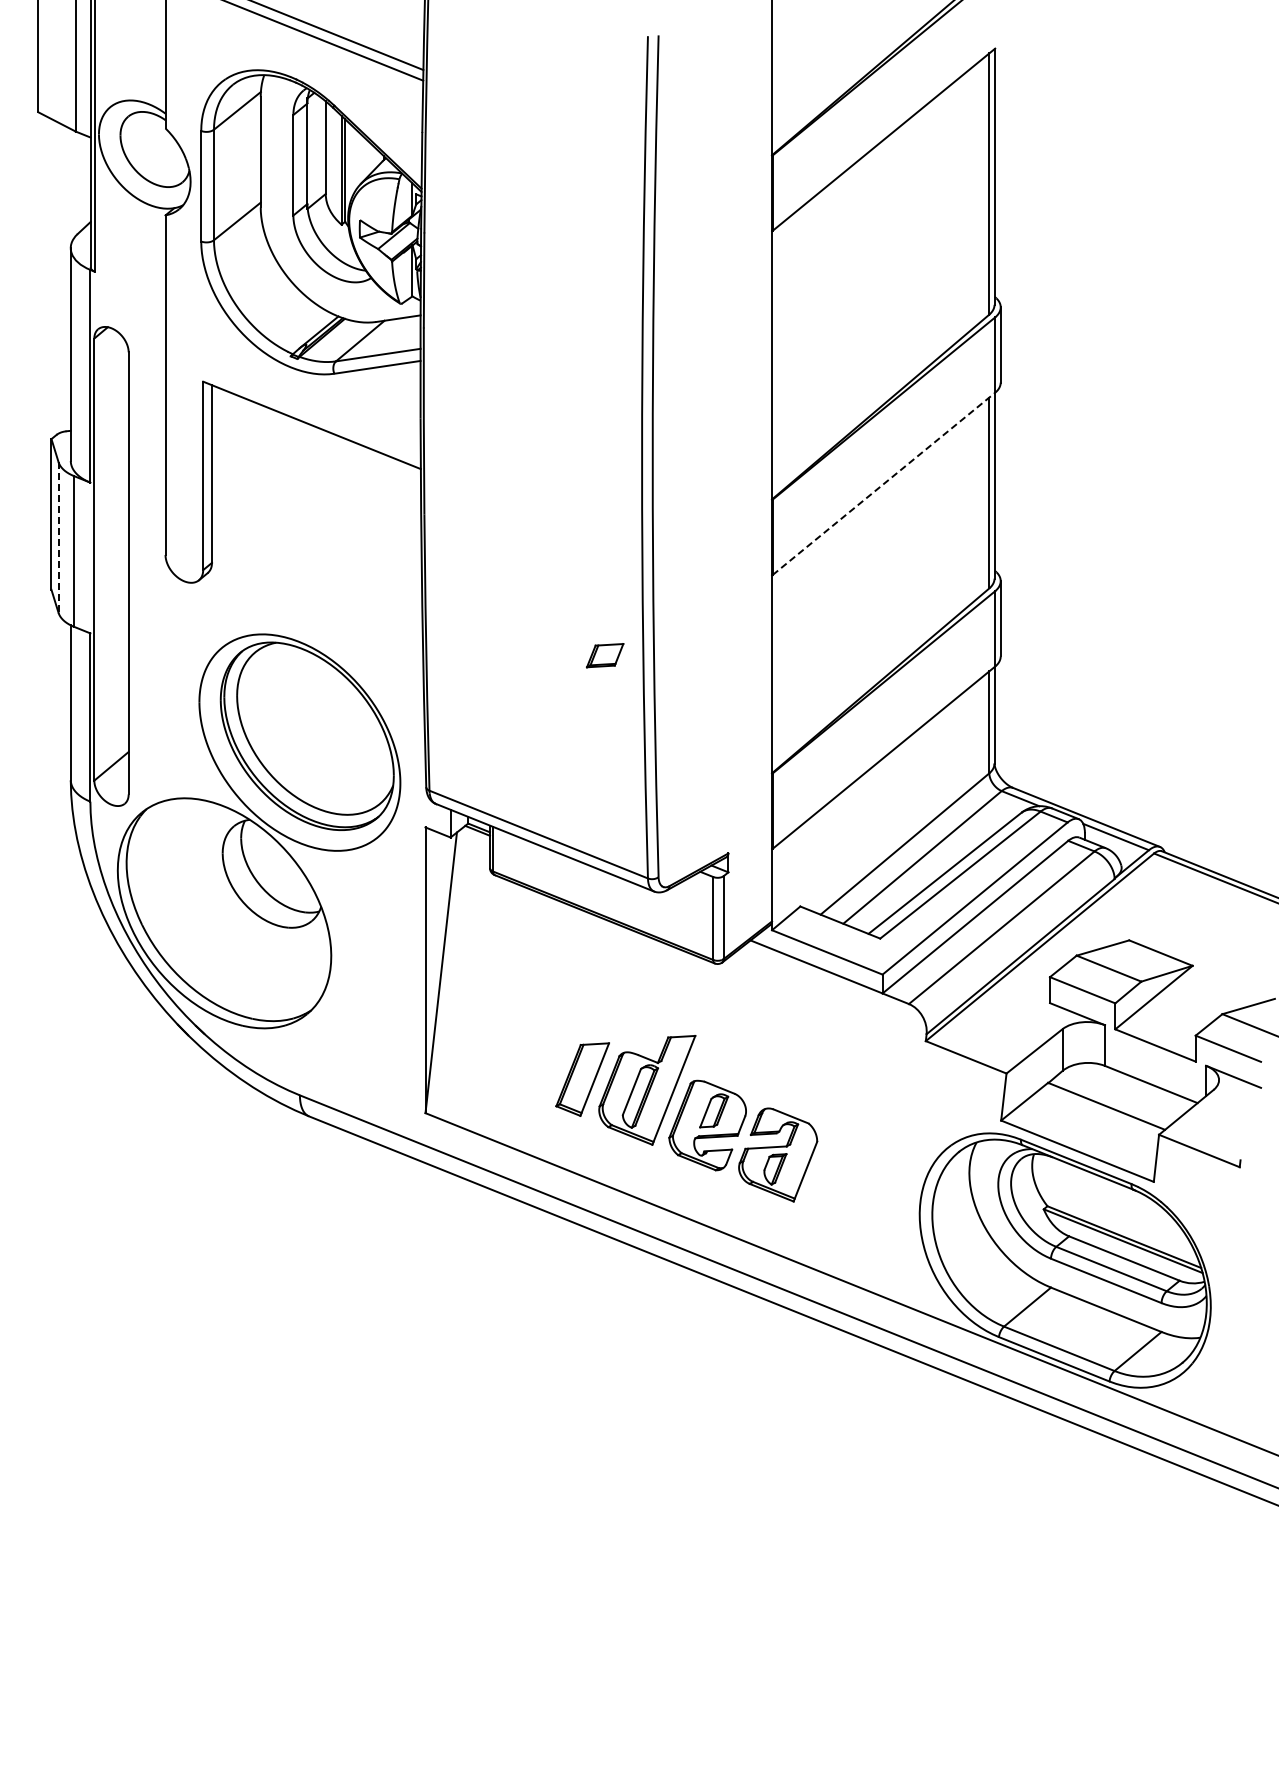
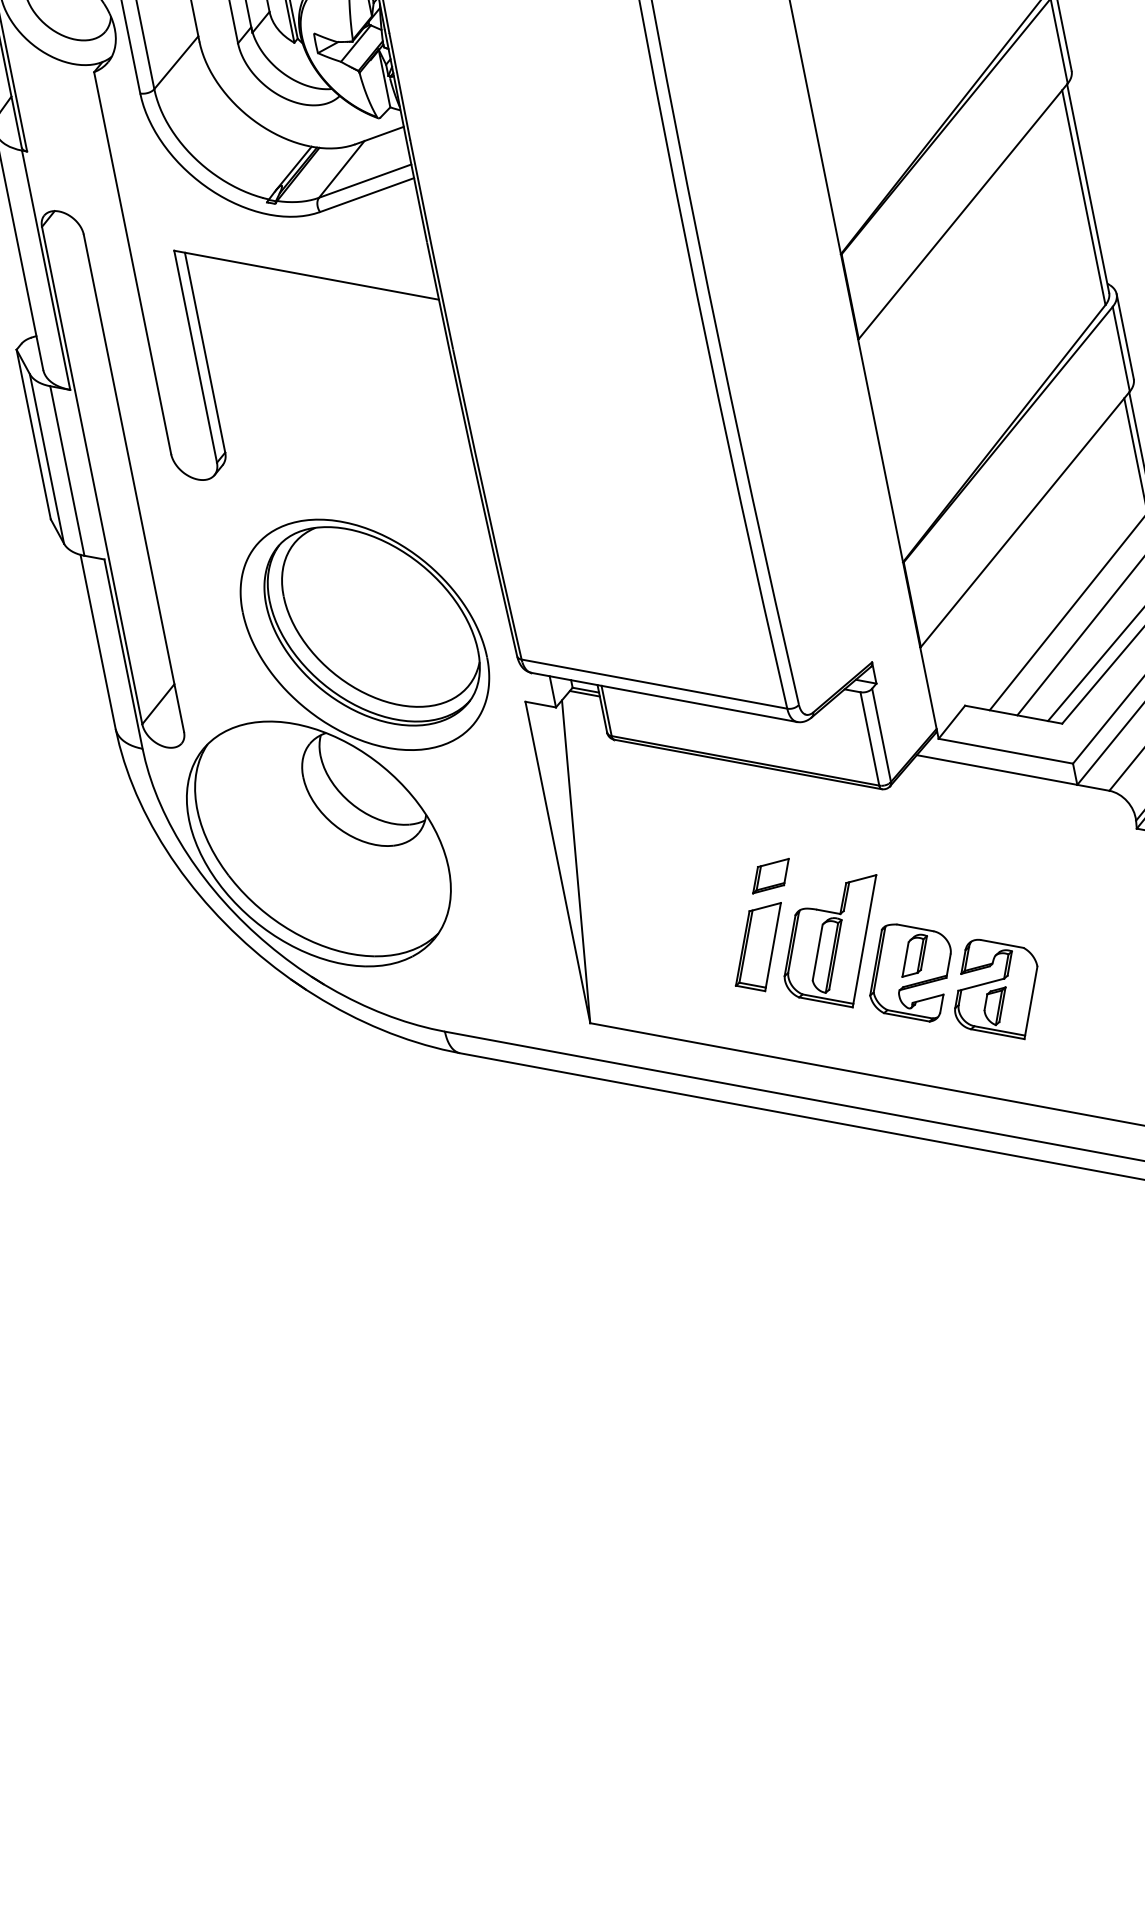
line: (883, 483) -> (962, 210), dashed -> solid
line: (58, 538) -> (47, 459), dashed -> solid
part: (605, 655) -> (771, 875), moved

